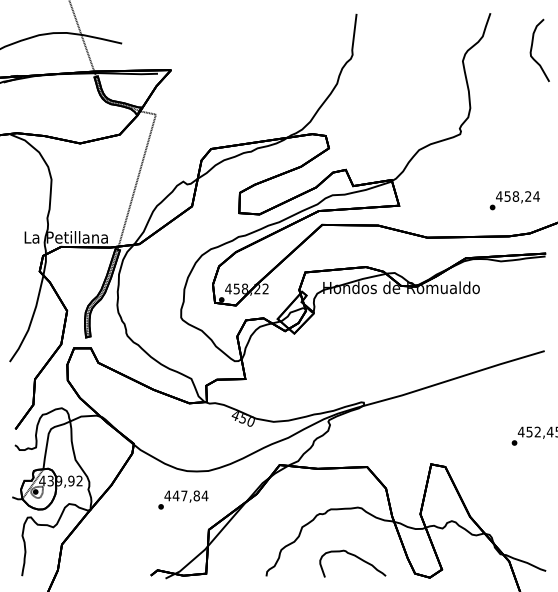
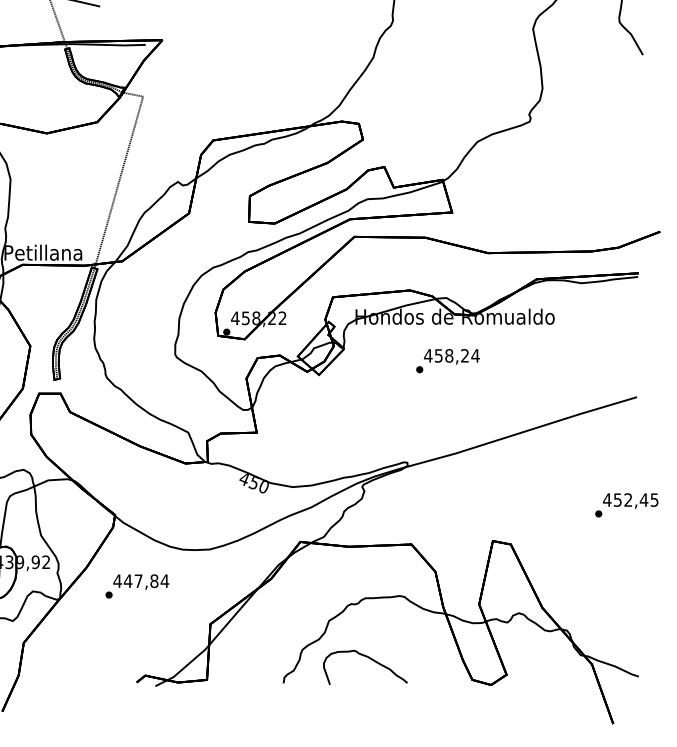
text: (514, 200) -> (447, 360), moved
text: (183, 499) -> (137, 585), moved
curve: (357, 558) -> (371, 660), moved

